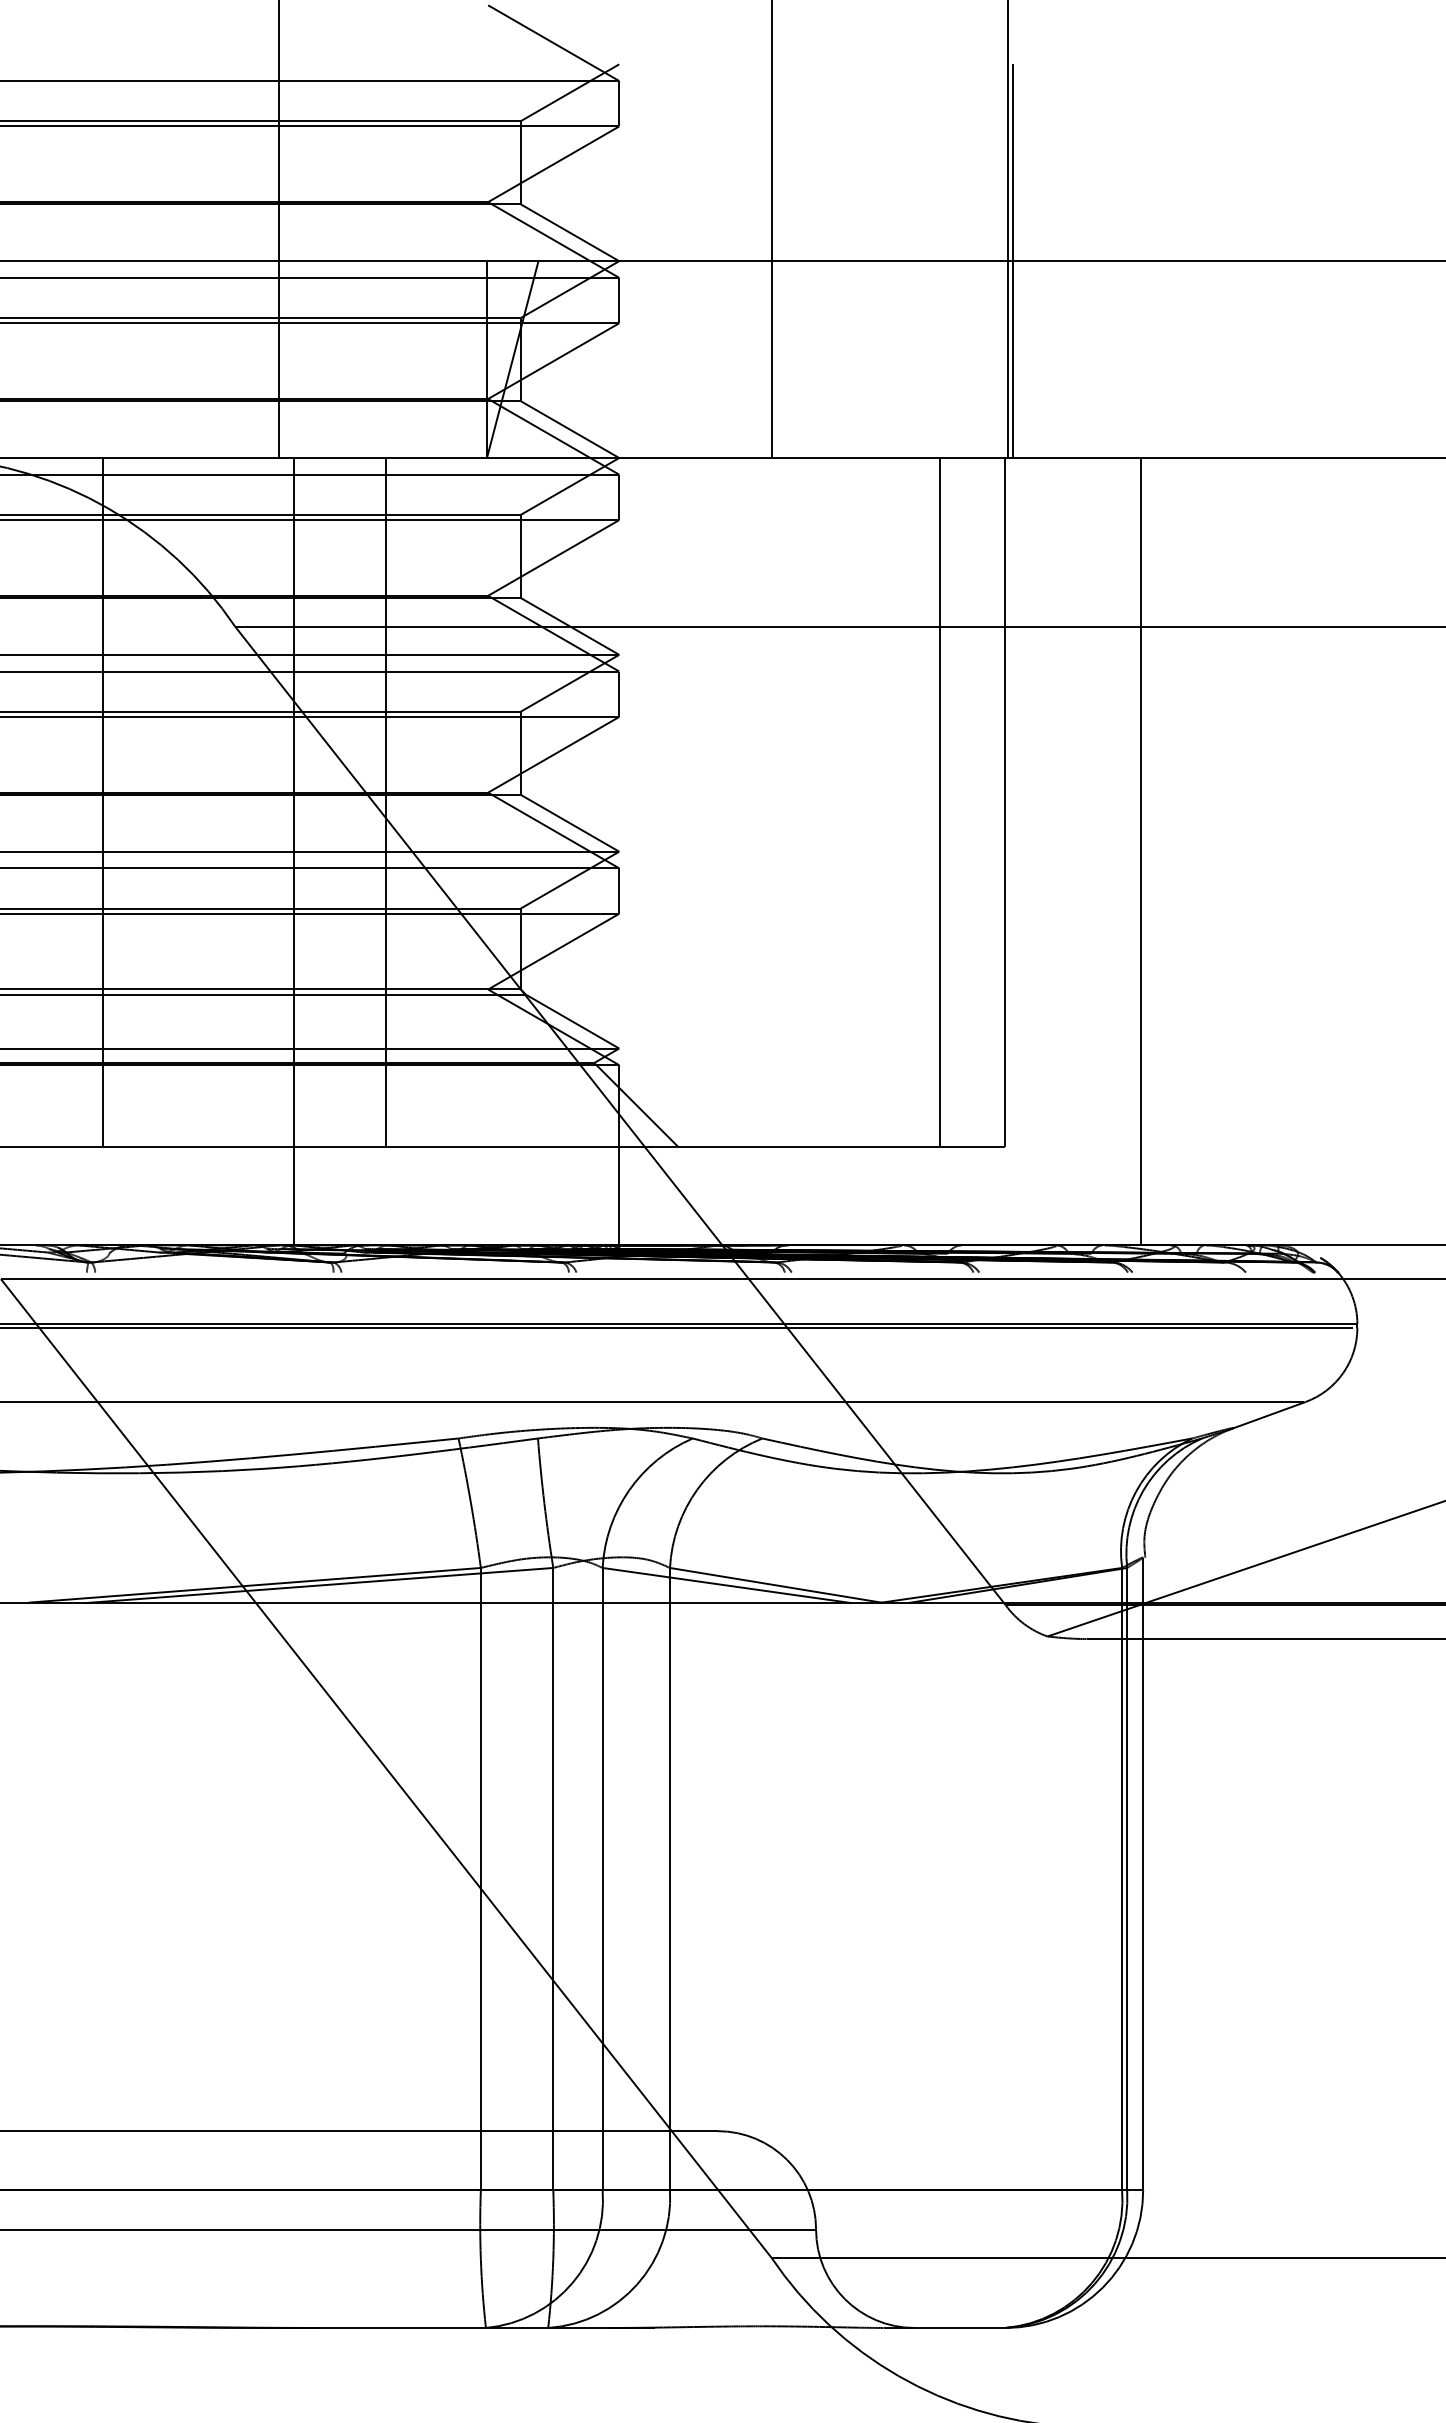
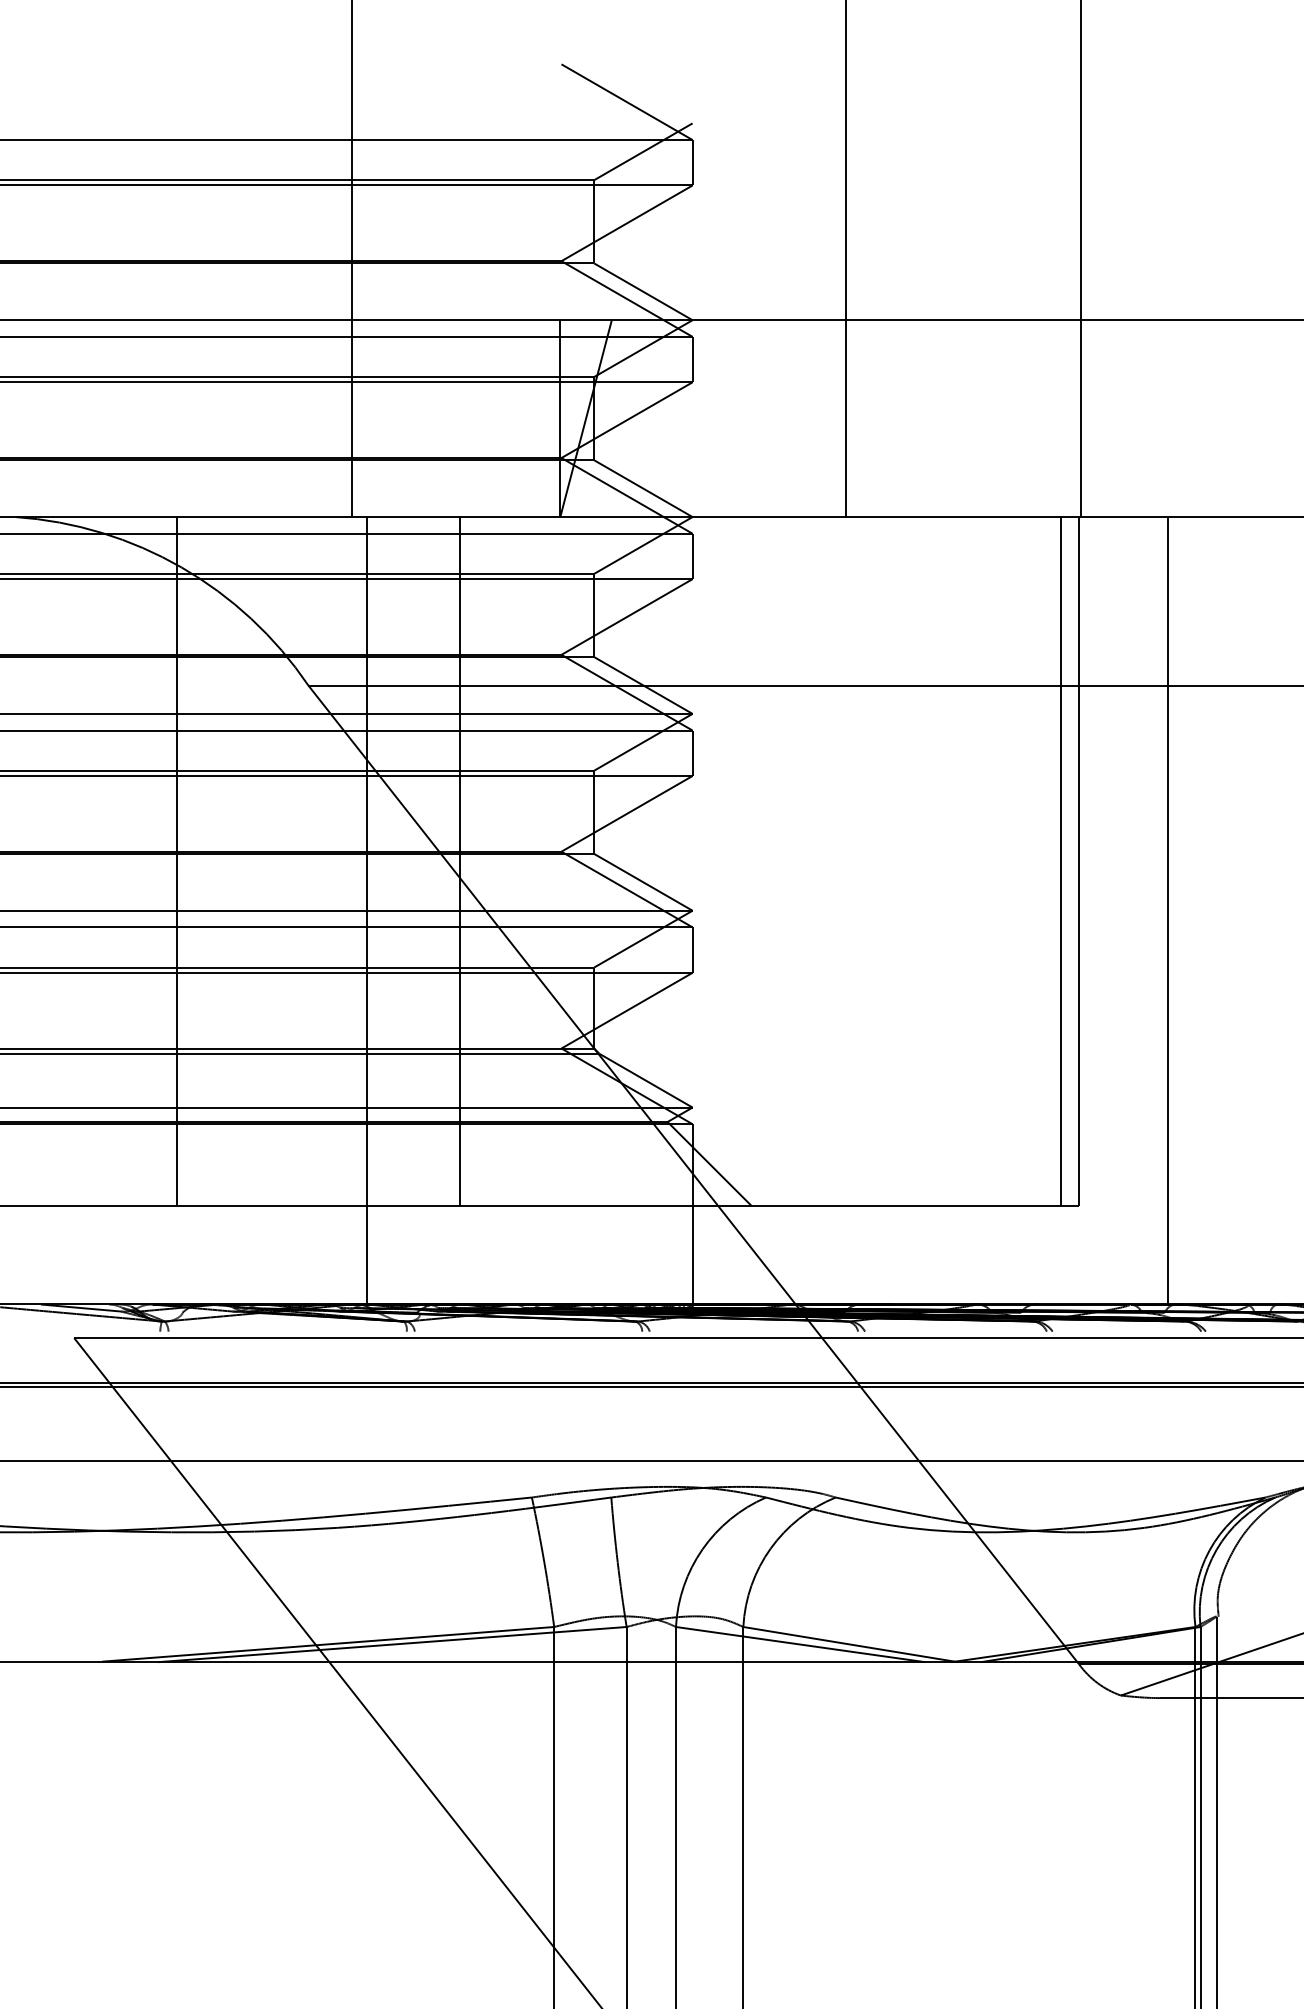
line: (1012, 261) -> (1085, 320), removed
line: (940, 802) -> (1060, 861), moved
line: (1141, 851) -> (1167, 910), moved

